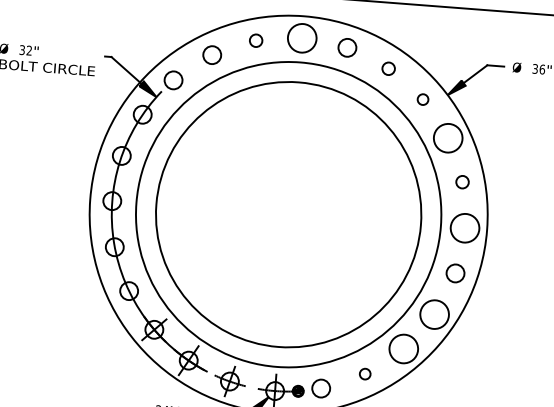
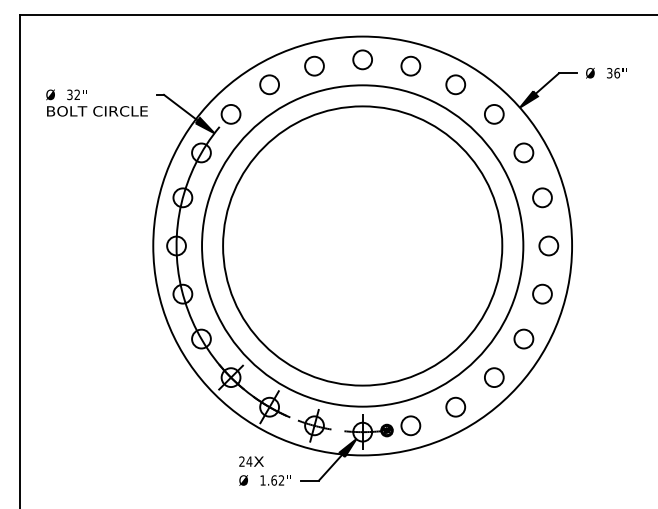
circle: (302, 37) -> (362, 59), size x0.62
circle: (256, 40) -> (314, 65), size x1.43
circle: (388, 68) -> (455, 84), size x1.43
circle: (423, 99) -> (494, 114), size x1.67
circle: (447, 137) -> (523, 152), size x0.62
circle: (462, 181) -> (542, 197), size x1.43
circle: (464, 227) -> (548, 245), size x0.62
circle: (434, 314) -> (523, 338), size x0.62
circle: (403, 348) -> (493, 377), size x0.62
circle: (364, 373) -> (455, 406), size x1.67

